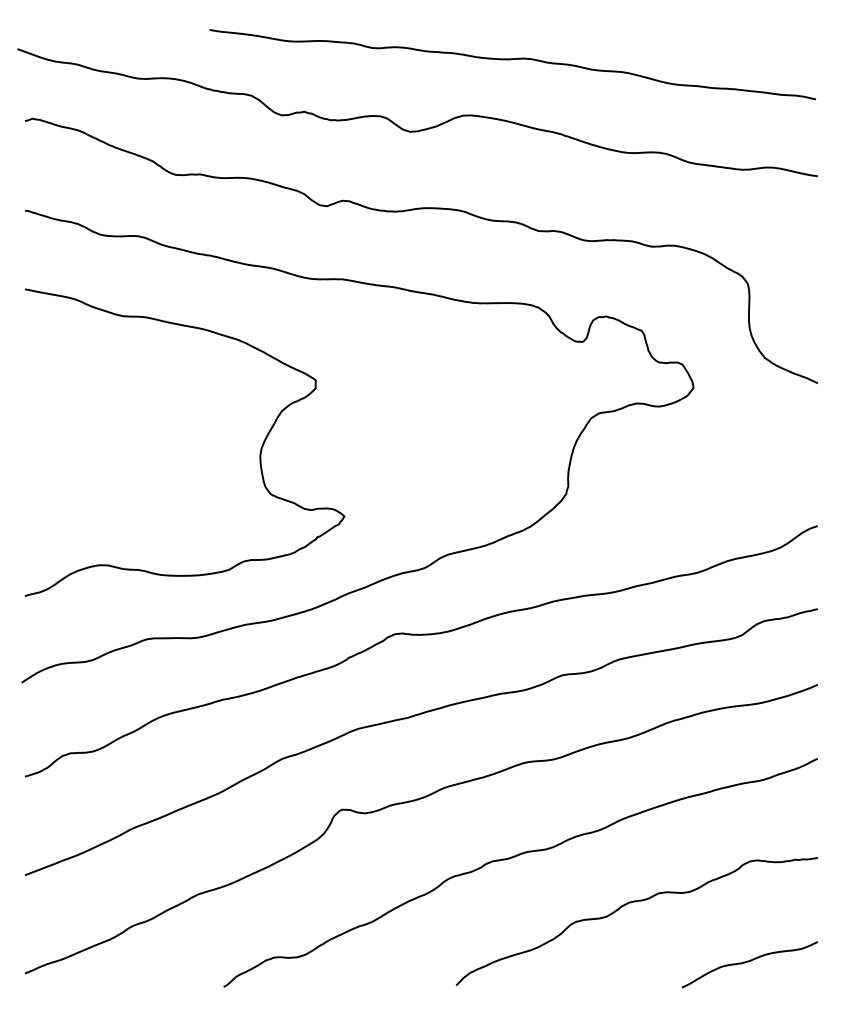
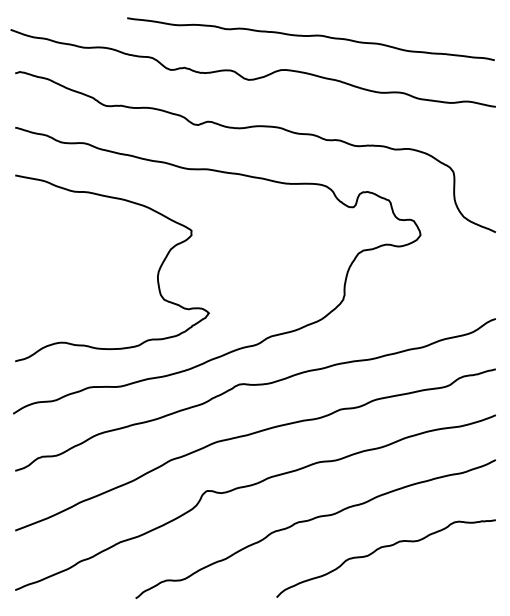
curve: (749, 962) -> (454, 583), removed

